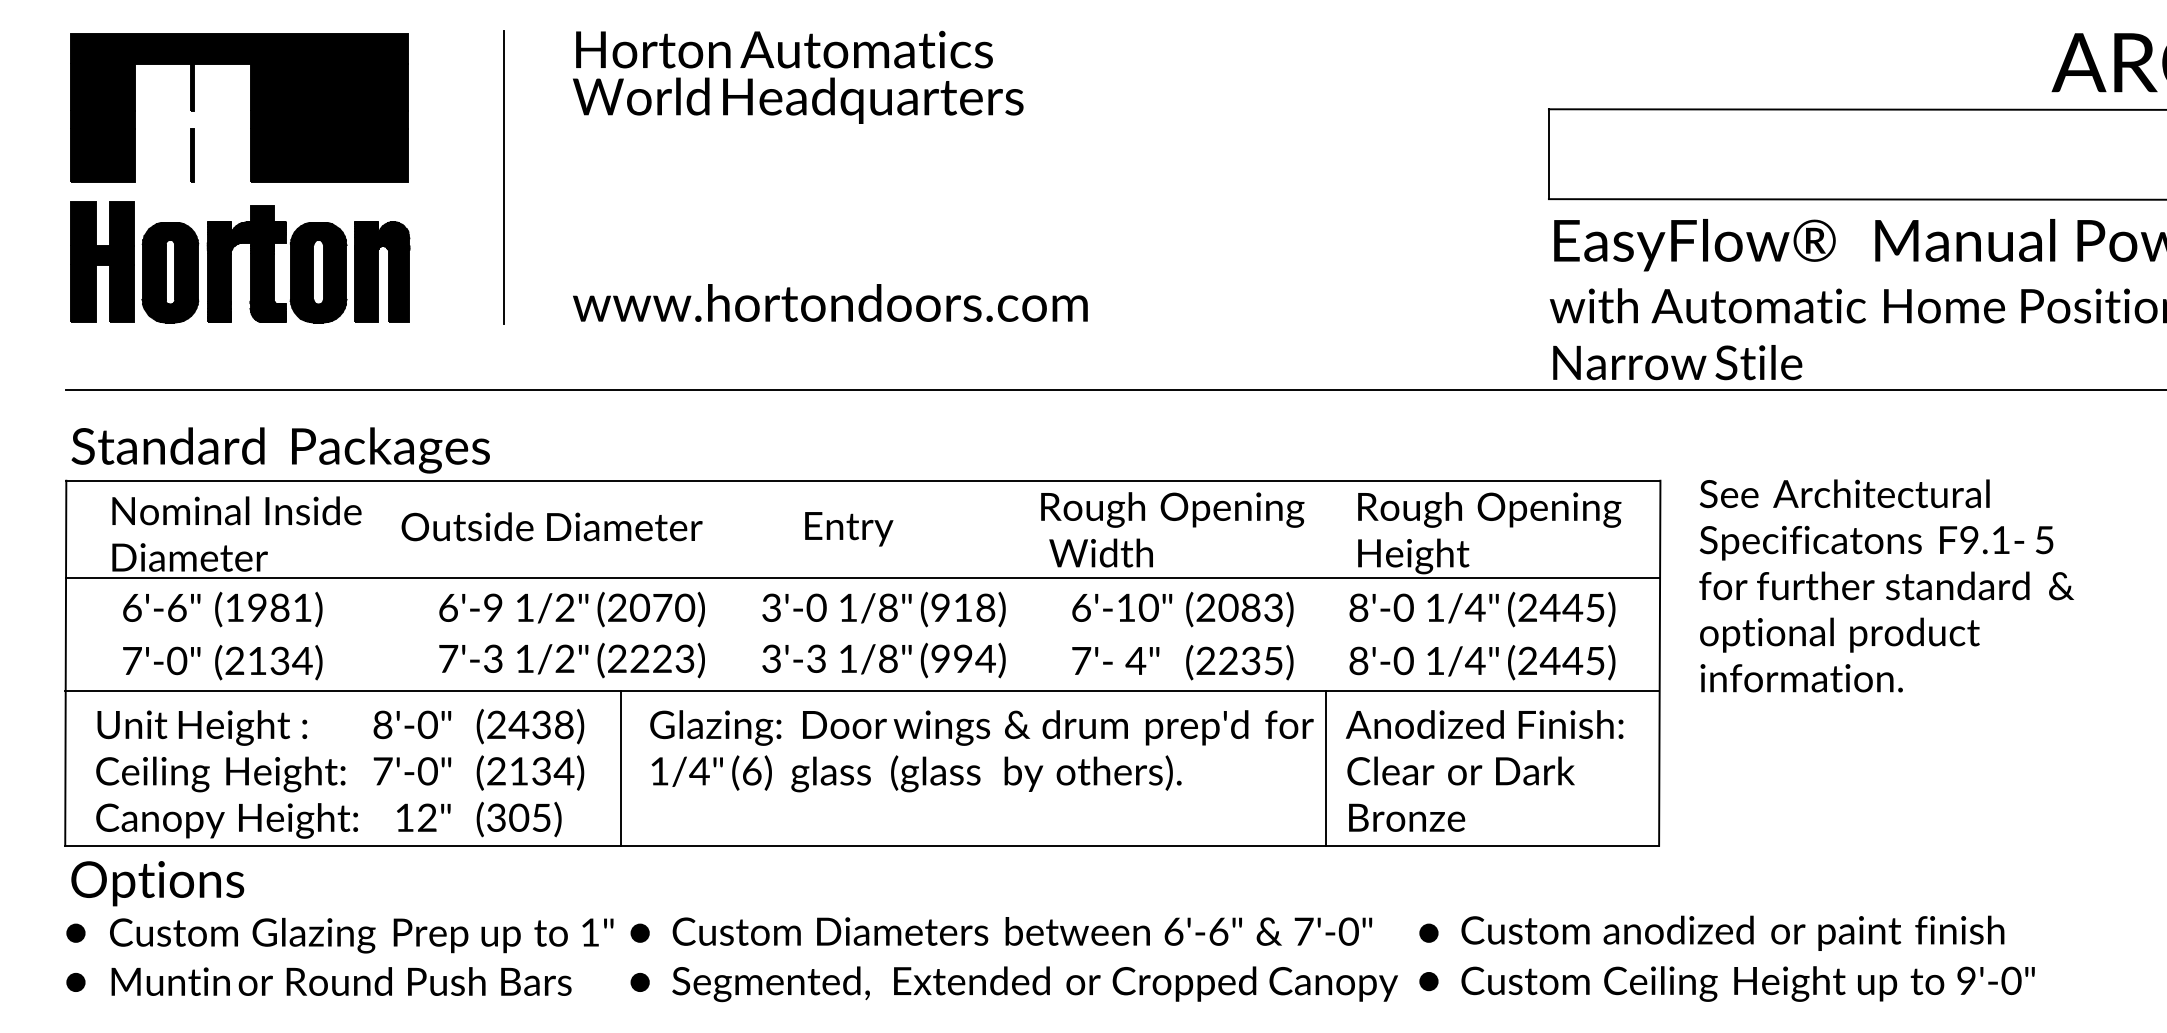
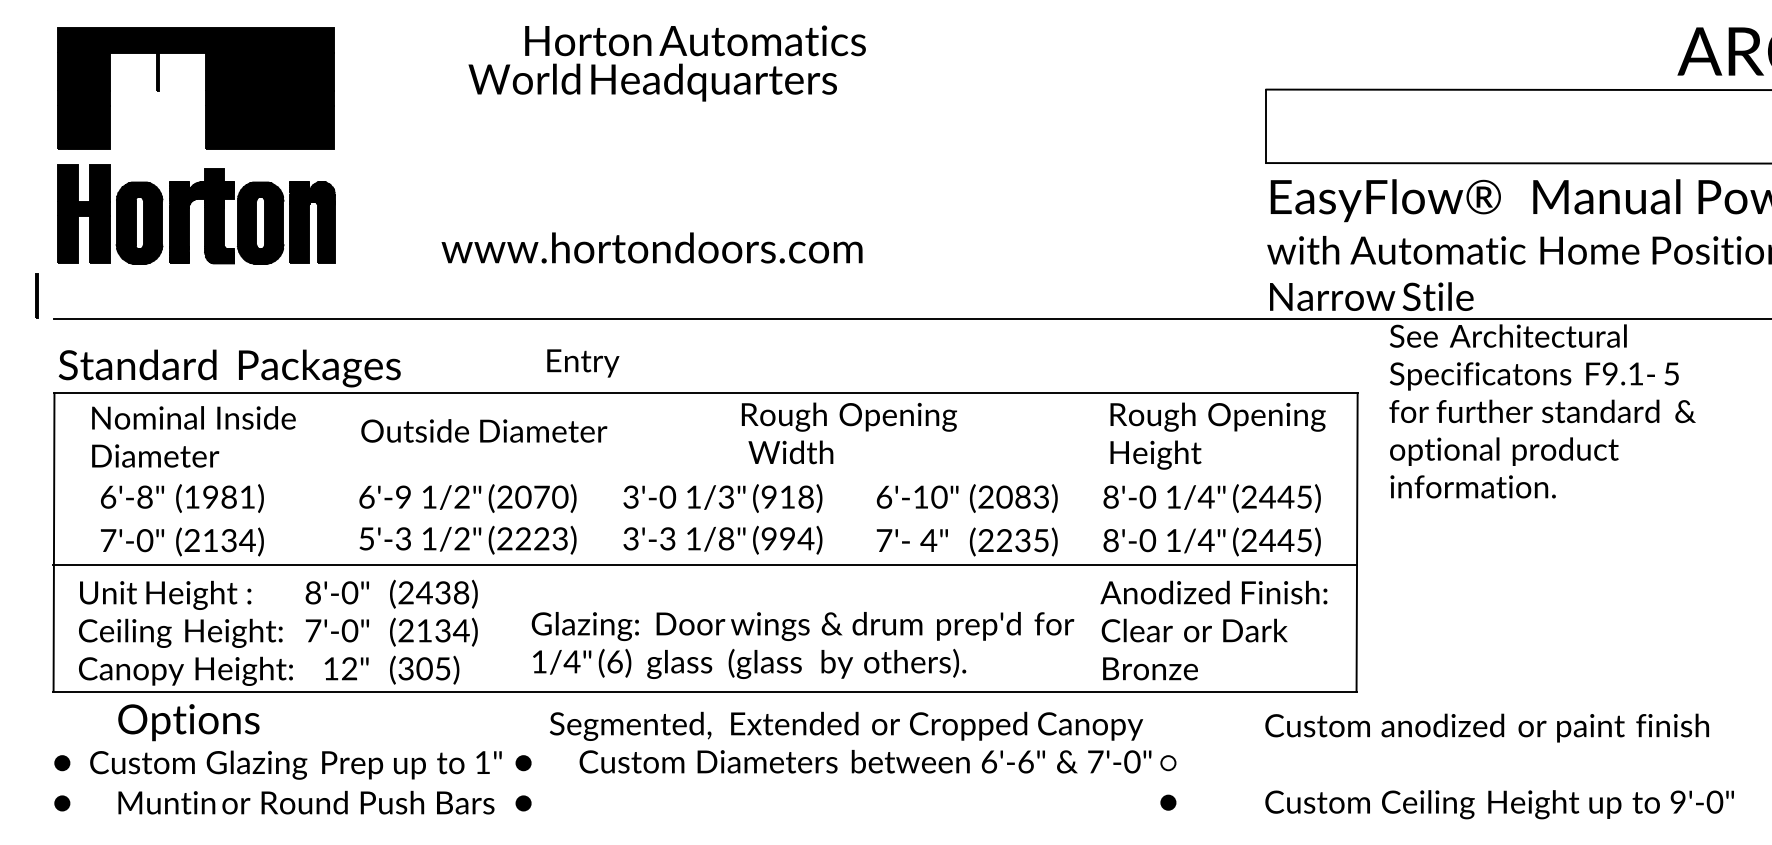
text: (784, 49) -> (695, 40), moved
line: (192, 155) -> (36, 295), moved
line: (504, 177) -> (412, 145), removed
text: (830, 302) -> (652, 247), moved
text: (551, 526) -> (483, 430), moved
text: (849, 529) -> (583, 363), moved
text: (1172, 529) -> (849, 433), moved
line: (863, 577) -> (706, 472), removed
text: (1886, 585) -> (1542, 411), moved
text: (176, 607) -> (144, 496), 6'-6" -> 6'-8"
text: (888, 607) -> (726, 496), 1/8" -> 1/3"
text: (448, 658) -> (366, 538), 7'-3 -> 5'-3
text: (981, 751) -> (802, 645), moved
line: (621, 768) -> (508, 628), removed
line: (1325, 768) -> (1083, 628), removed
text: (157, 883) -> (188, 722), moved
text: (1022, 931) -> (865, 761), moved
fill: (1428, 932) -> (1168, 762), removed
text: (1732, 932) -> (1486, 727), moved
text: (341, 981) -> (306, 802), moved
text: (1747, 983) -> (1499, 804), moved
text: (1034, 984) -> (845, 726), moved

